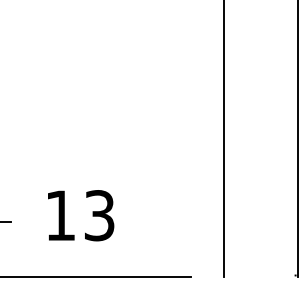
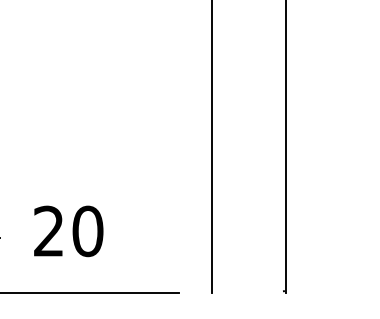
text: (80, 215) -> (68, 231), 13 -> 20

